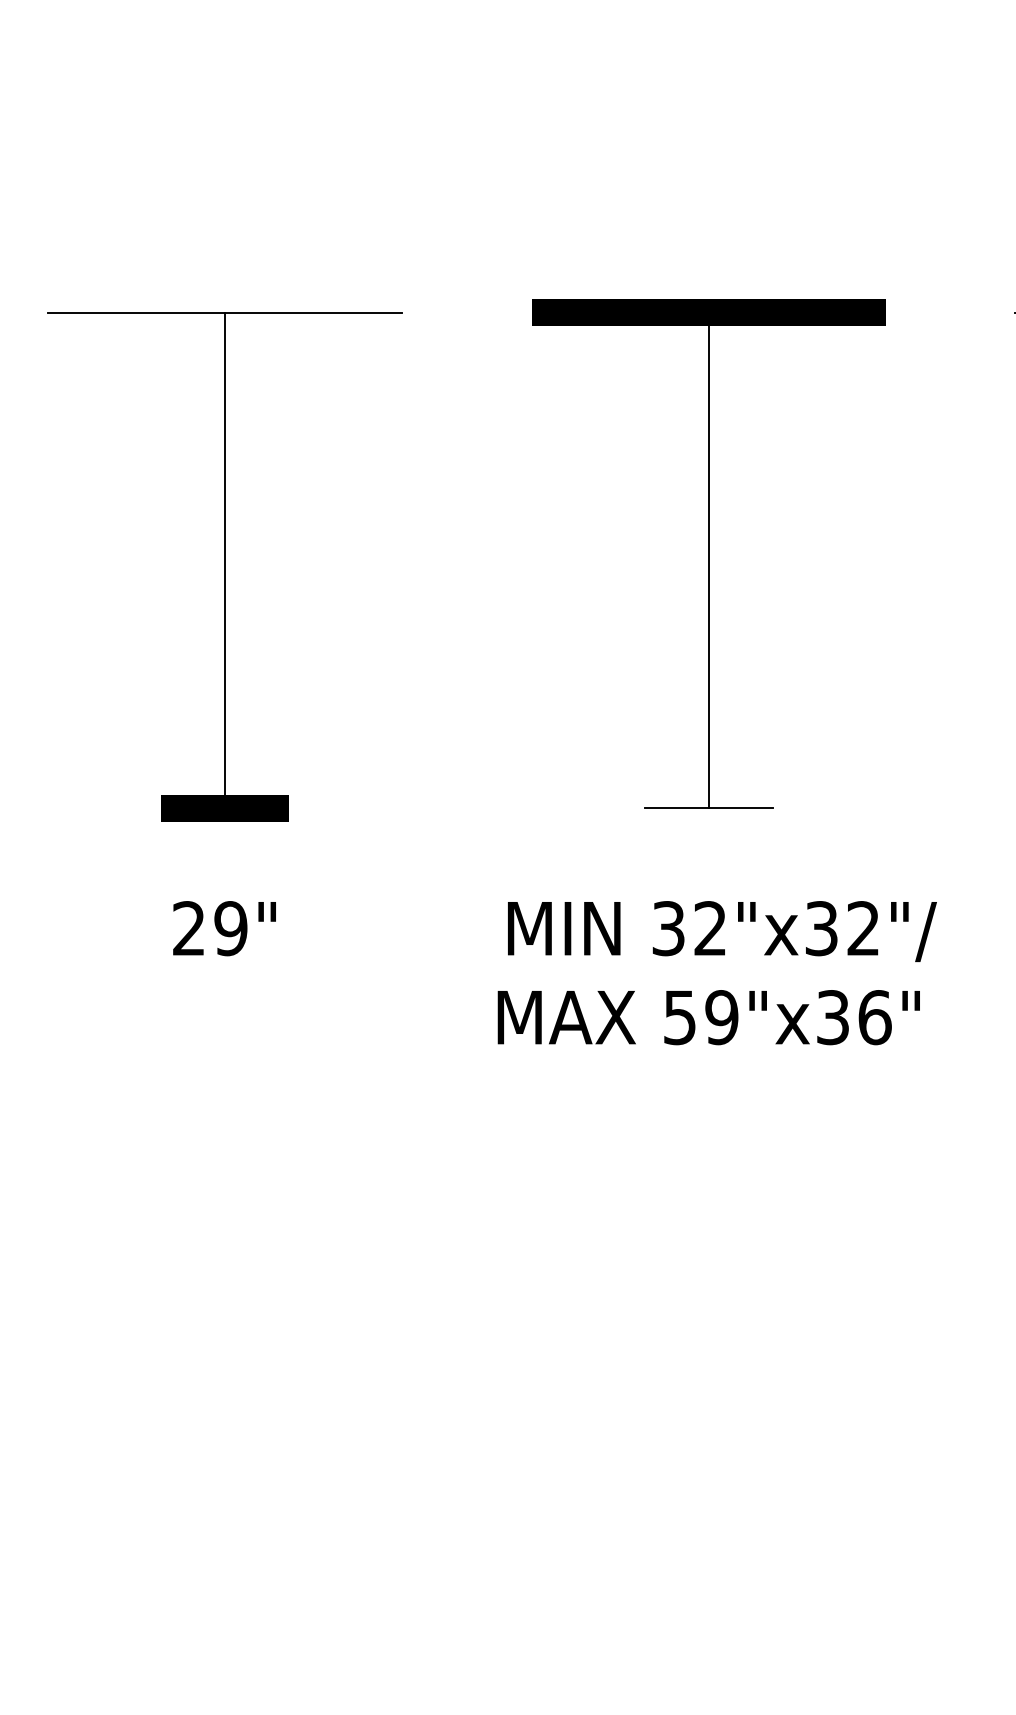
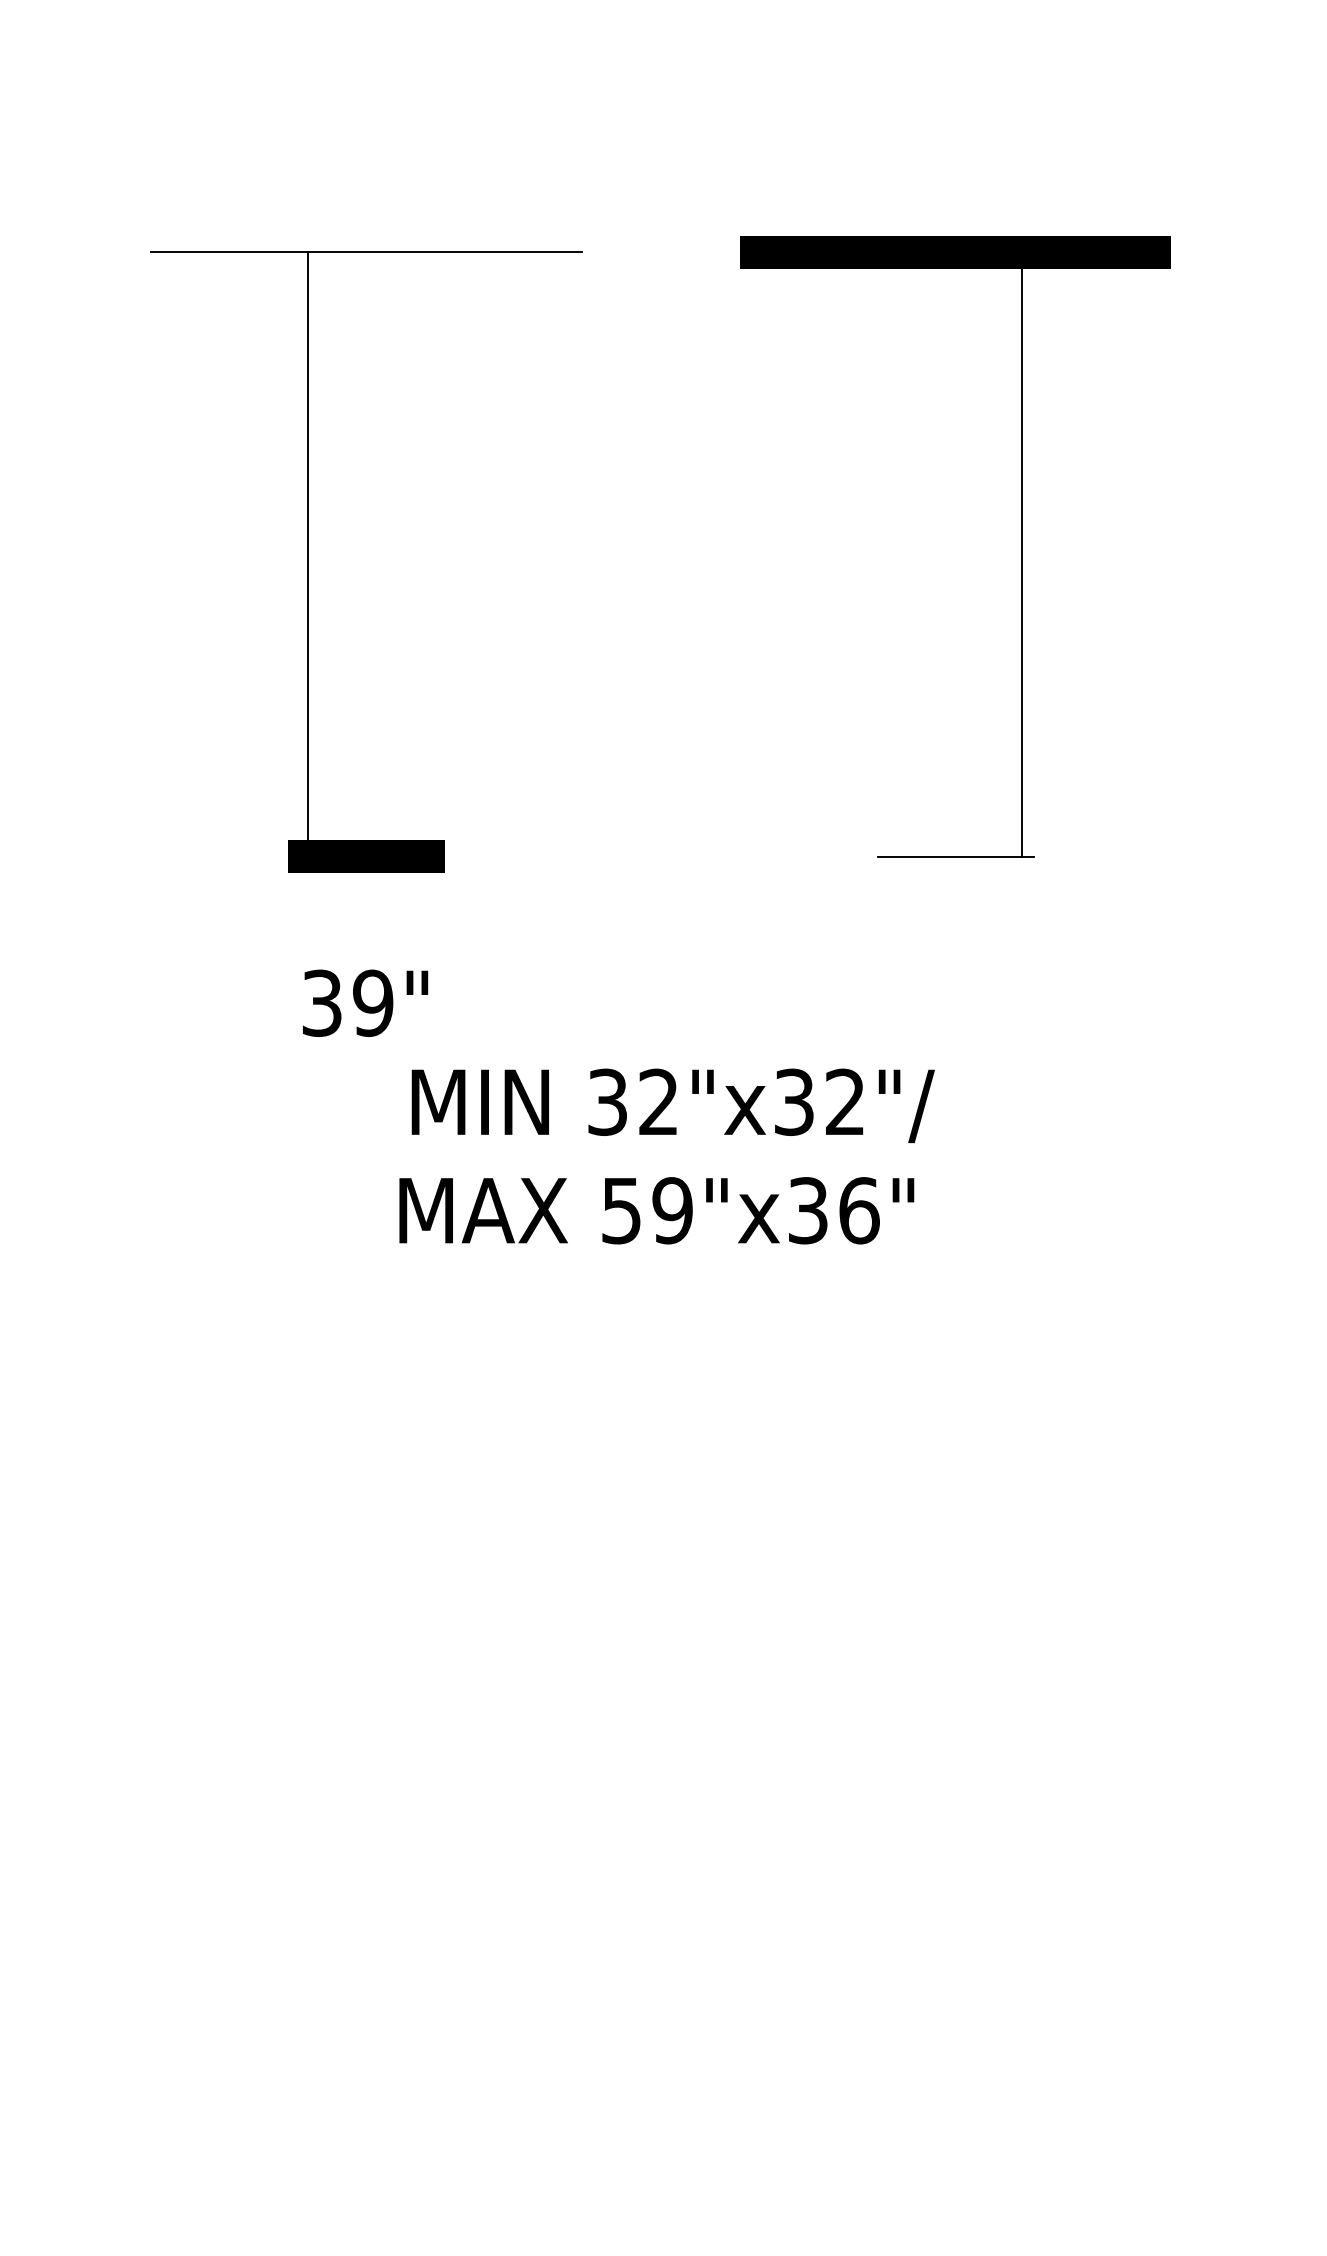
line: (225, 560) -> (308, 554), moved
line: (708, 560) -> (1021, 554), moved
text: (188, 927) -> (321, 1002), 29" -> 39"
text: (716, 973) -> (666, 1156), moved

